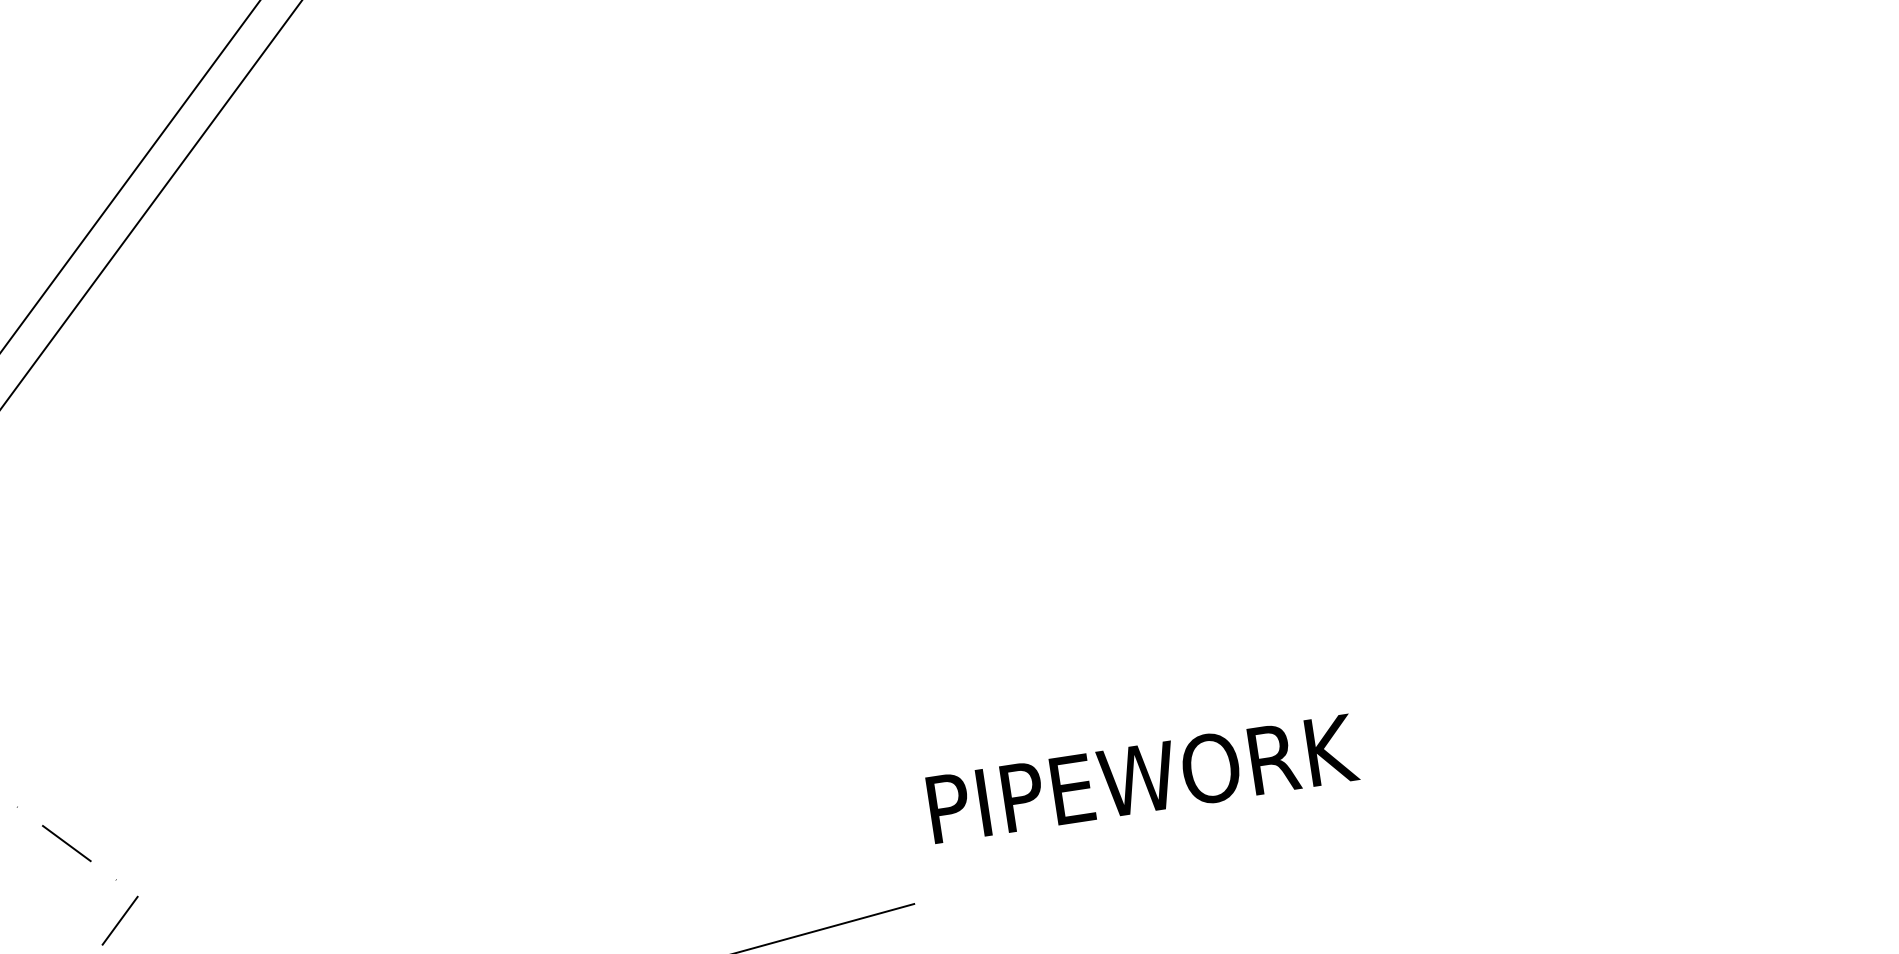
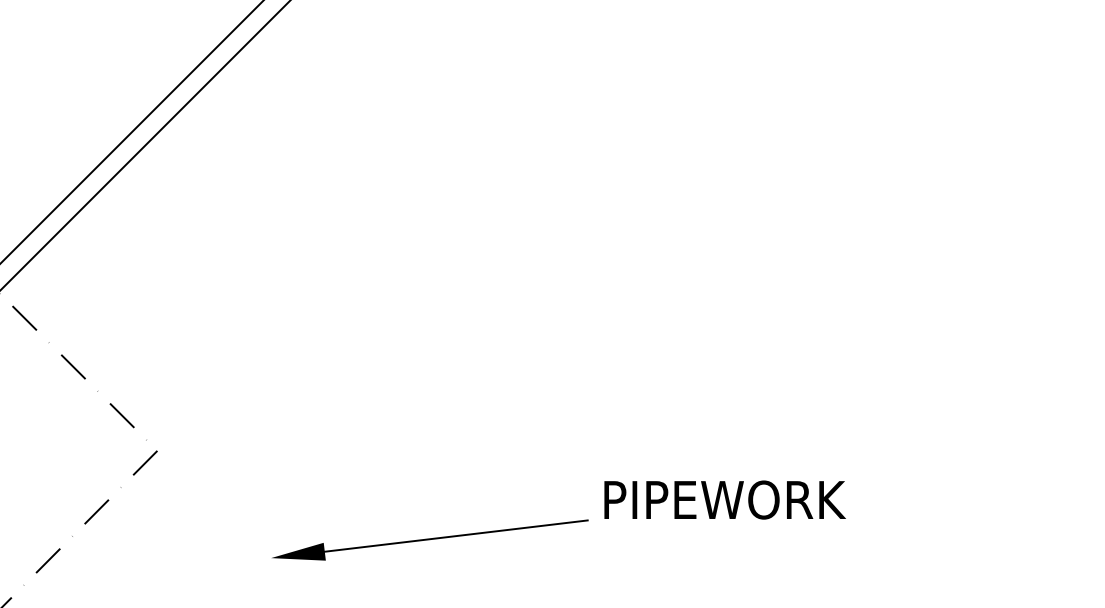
text: (1141, 777) -> (724, 499), moved

